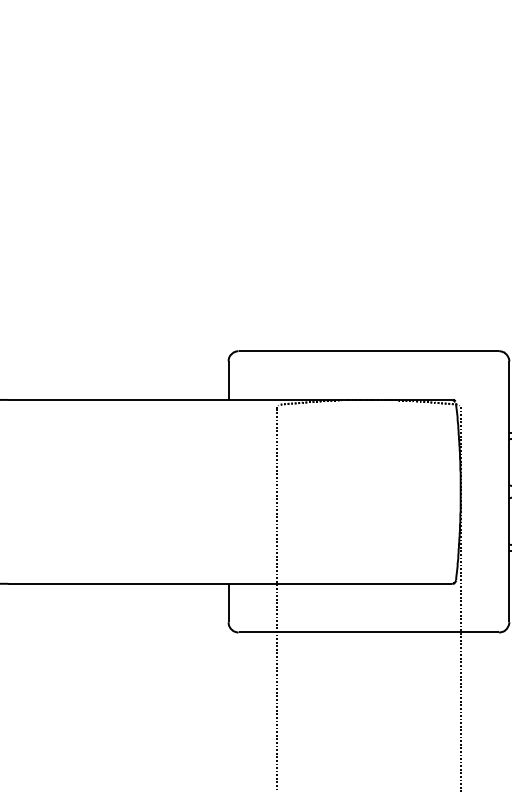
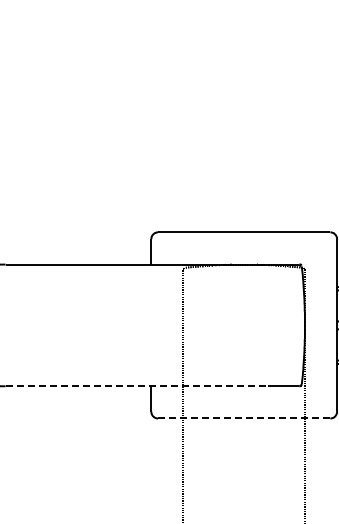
line: (207, 584) -> (137, 386), solid -> dashed
line: (367, 632) -> (243, 418), solid -> dashed

